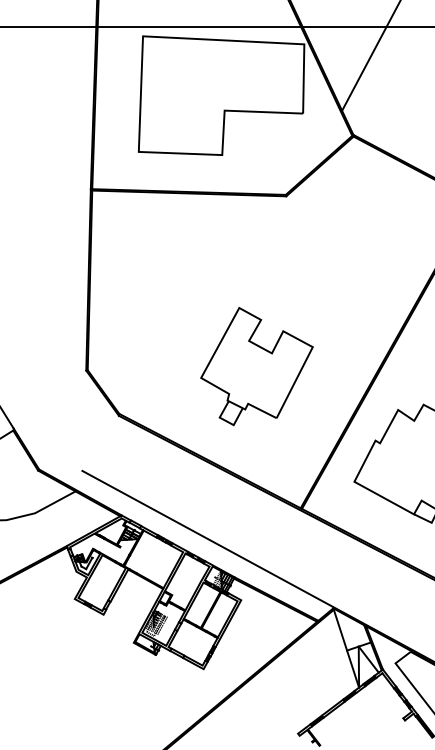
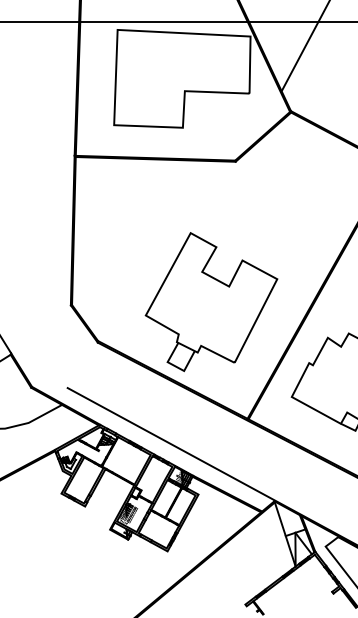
part: (256, 366) -> (211, 301), size x1.43

